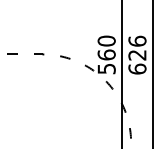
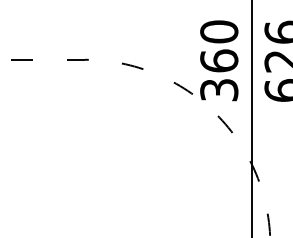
text: (106, 68) -> (218, 89), 560 -> 360

